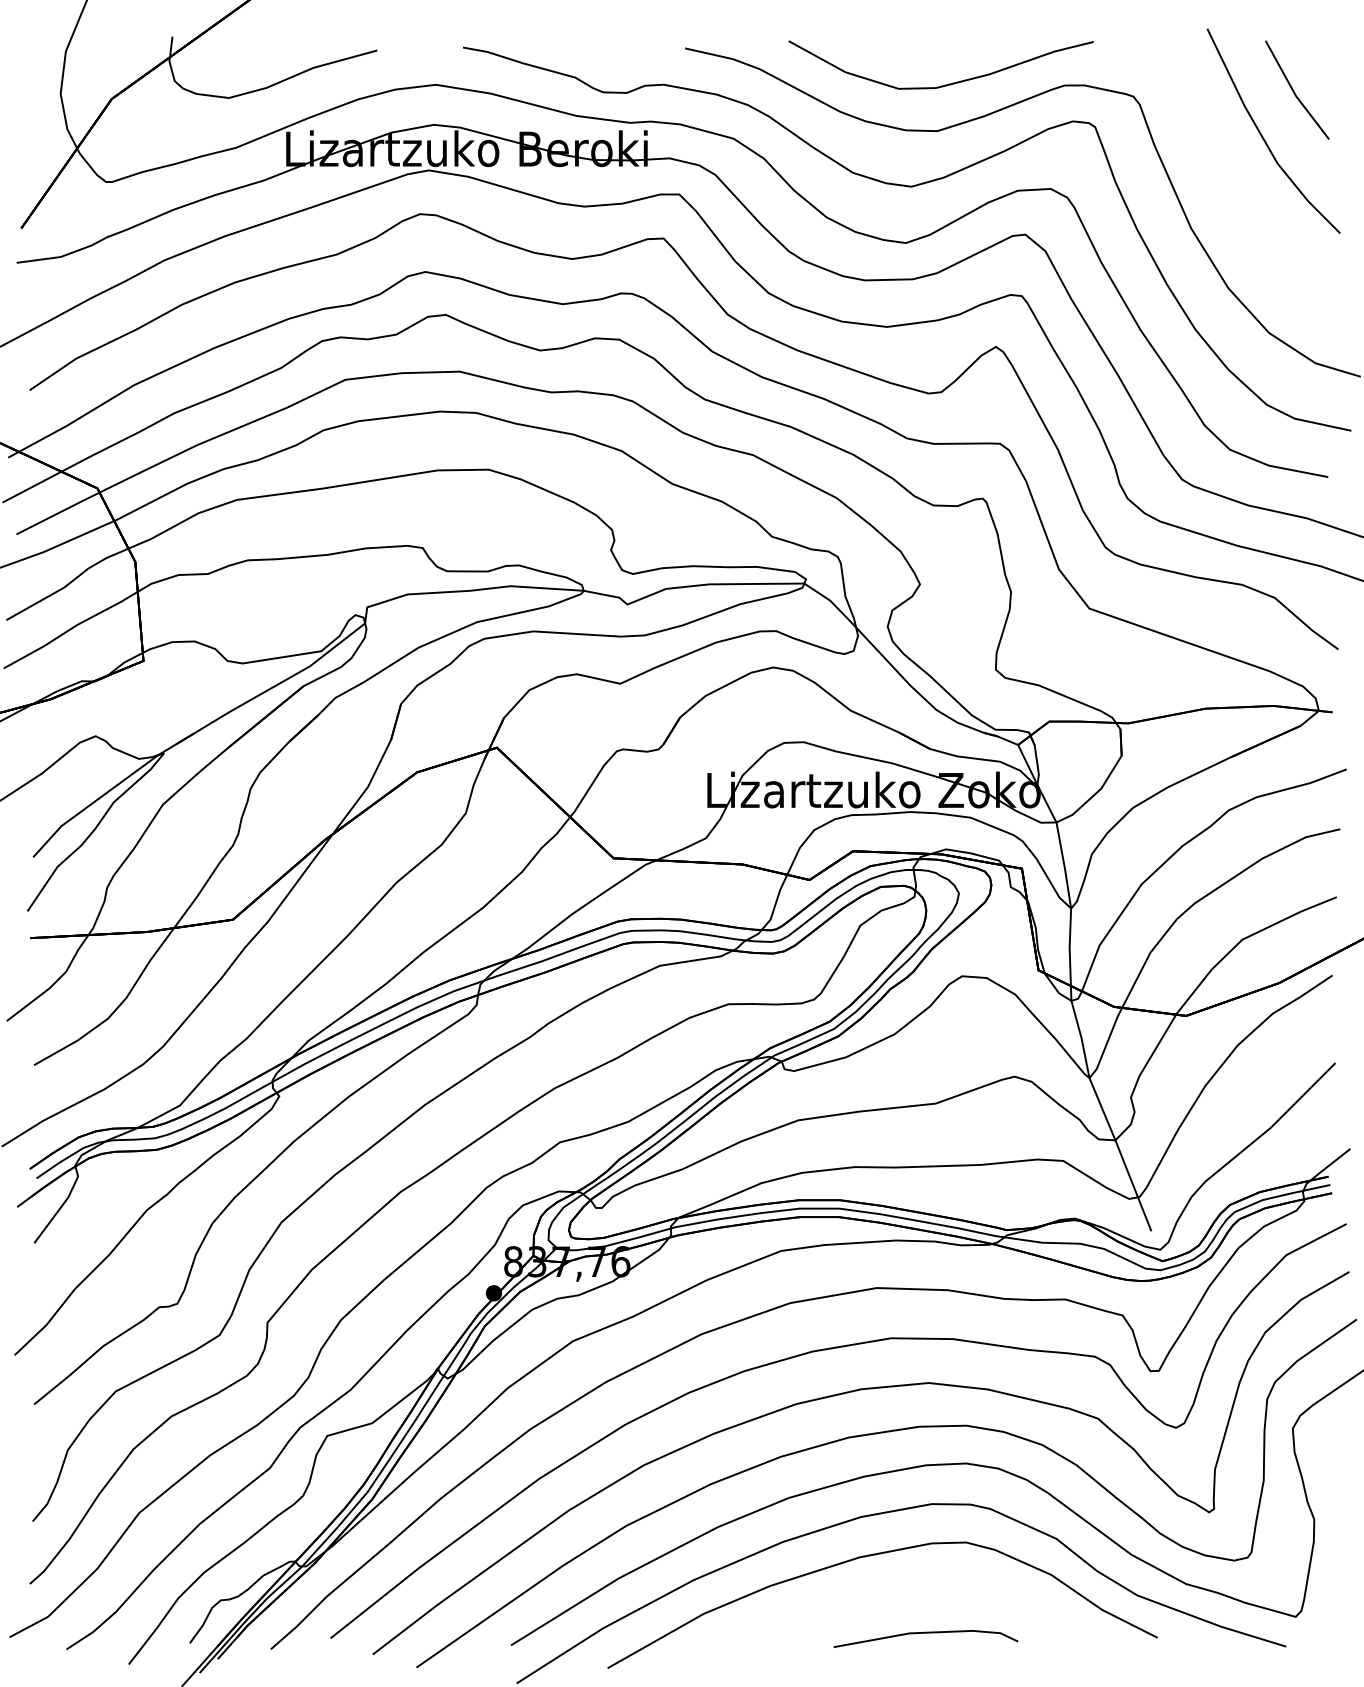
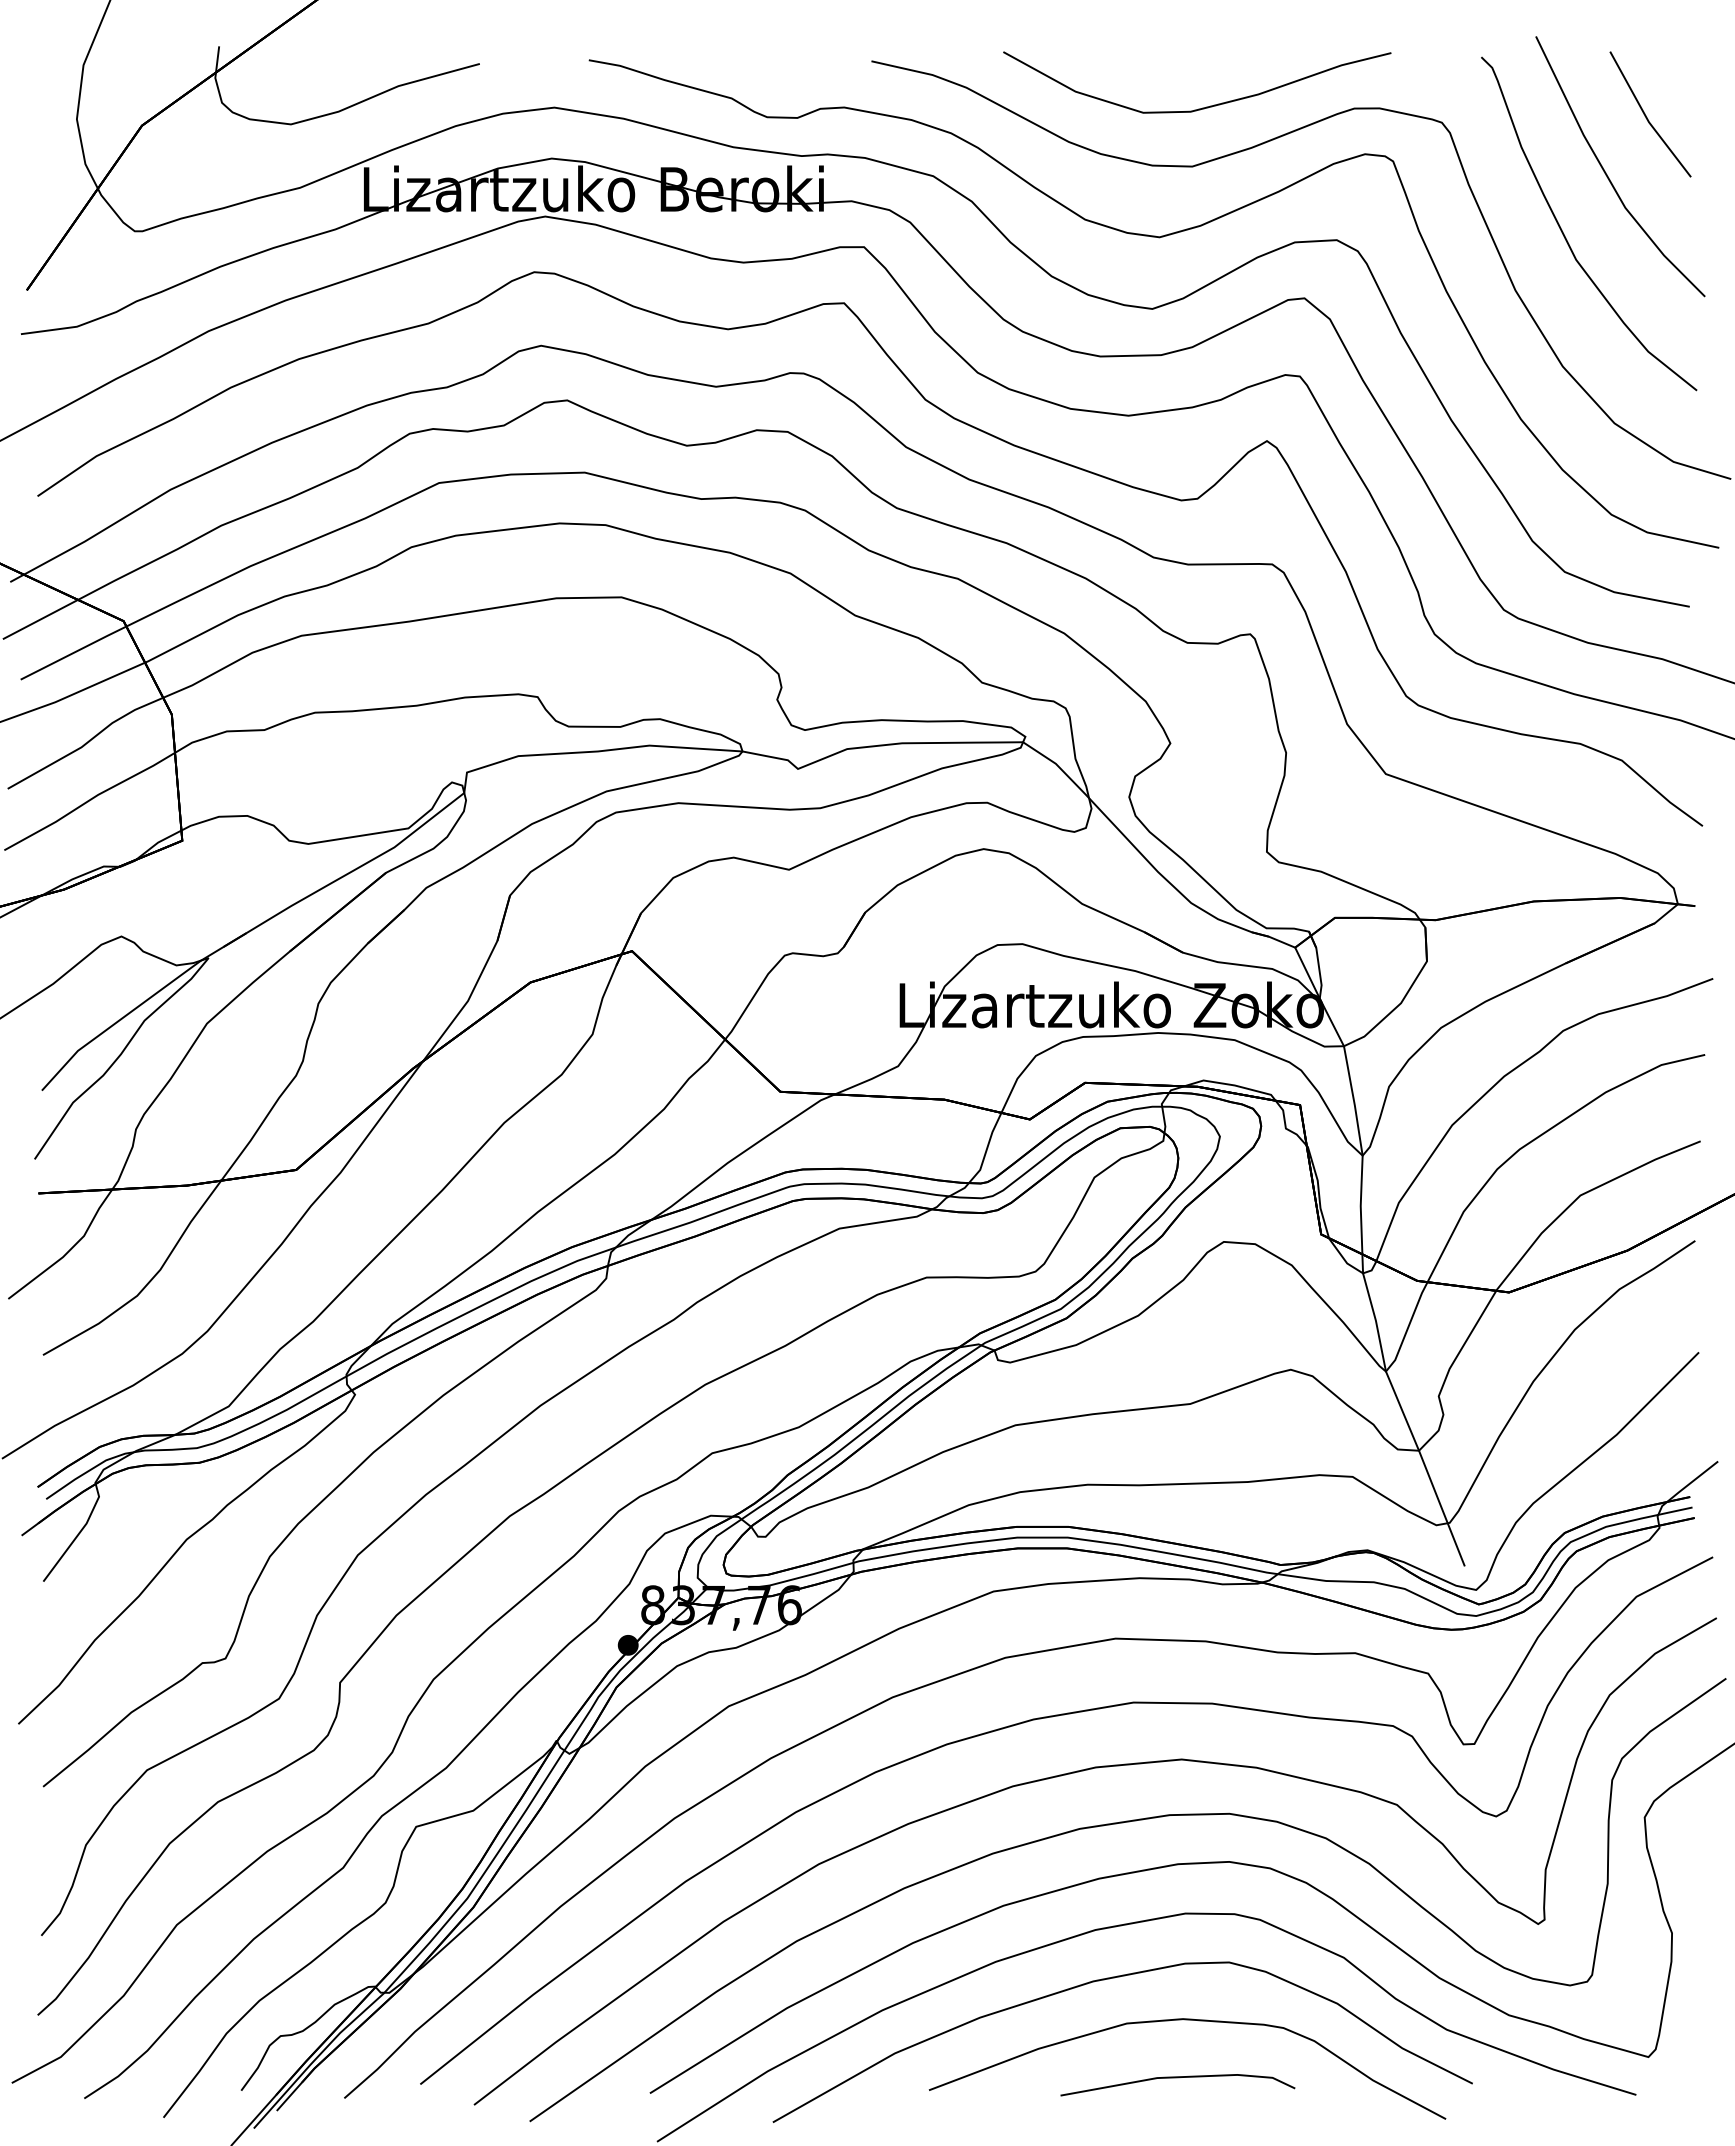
curve: (1230, 185) -> (1565, 235), added
curve: (933, 1588) -> (1187, 2020), added

